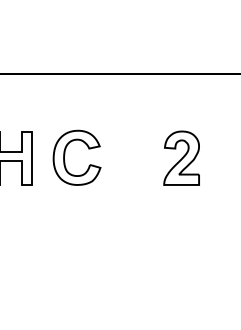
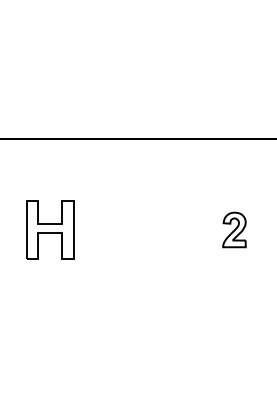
part: (64, 157) -> (108, 229), removed
part: (181, 157) -> (234, 229), size x0.6

